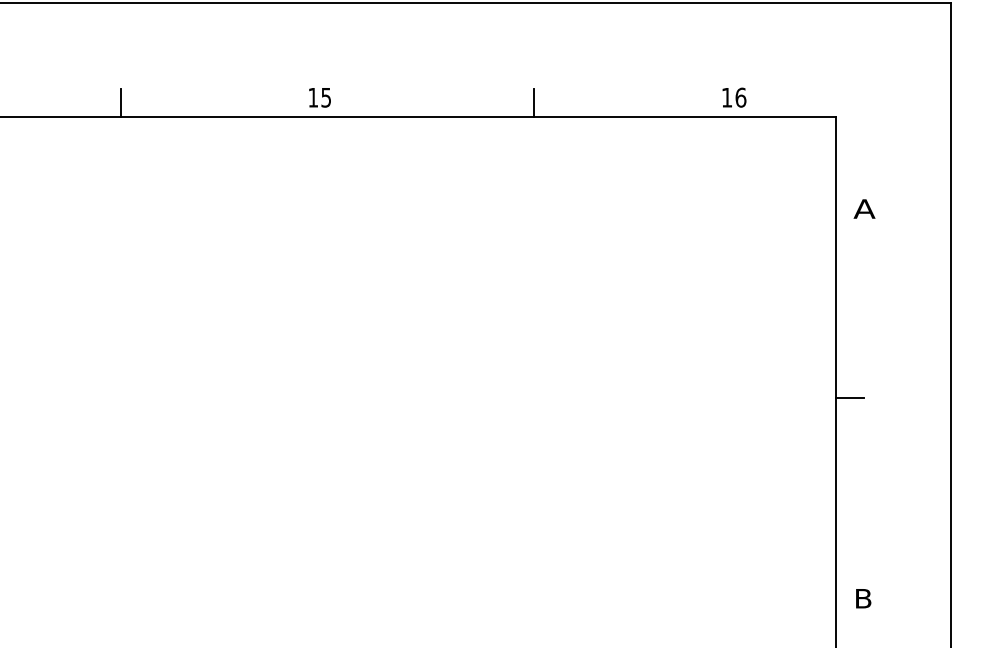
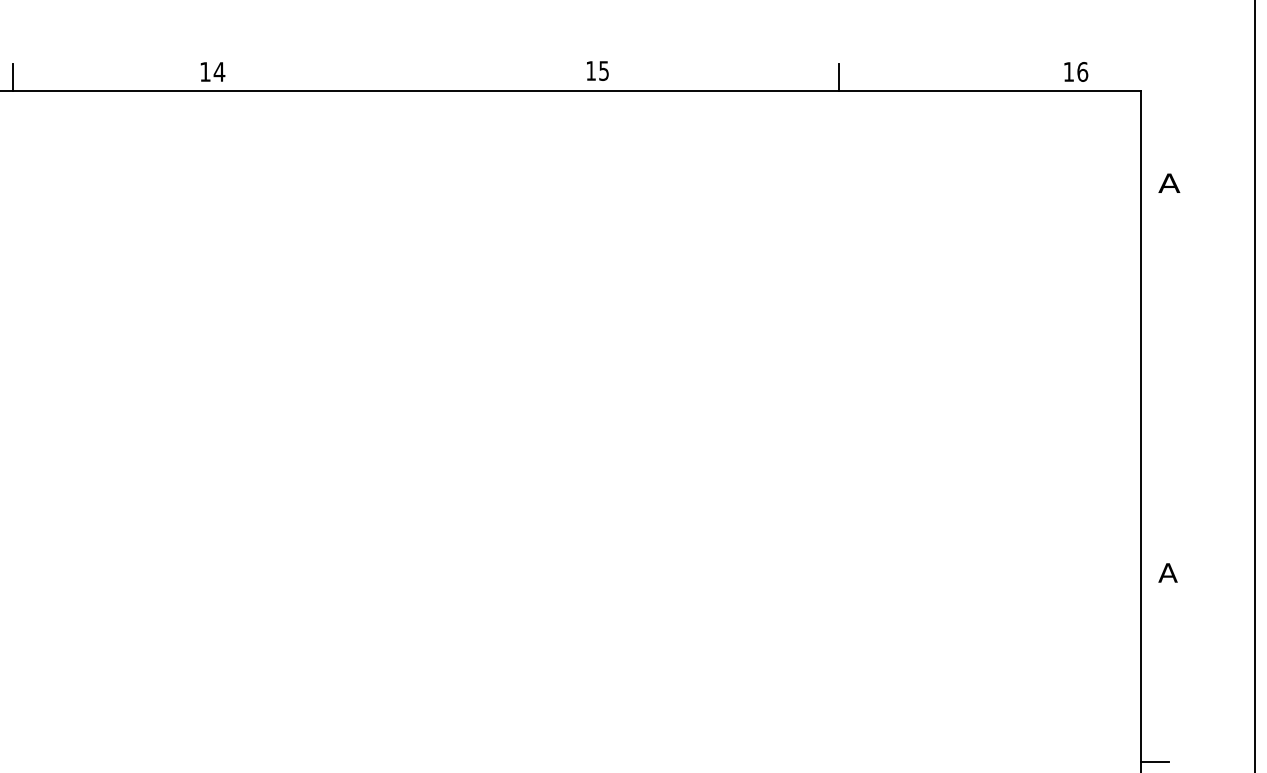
text: (319, 97) -> (597, 70), moved
text: (734, 97) -> (1076, 71), moved
line: (120, 103) -> (425, 77), removed
line: (850, 398) -> (1155, 372), removed
text: (862, 598) -> (1167, 572), B -> A

